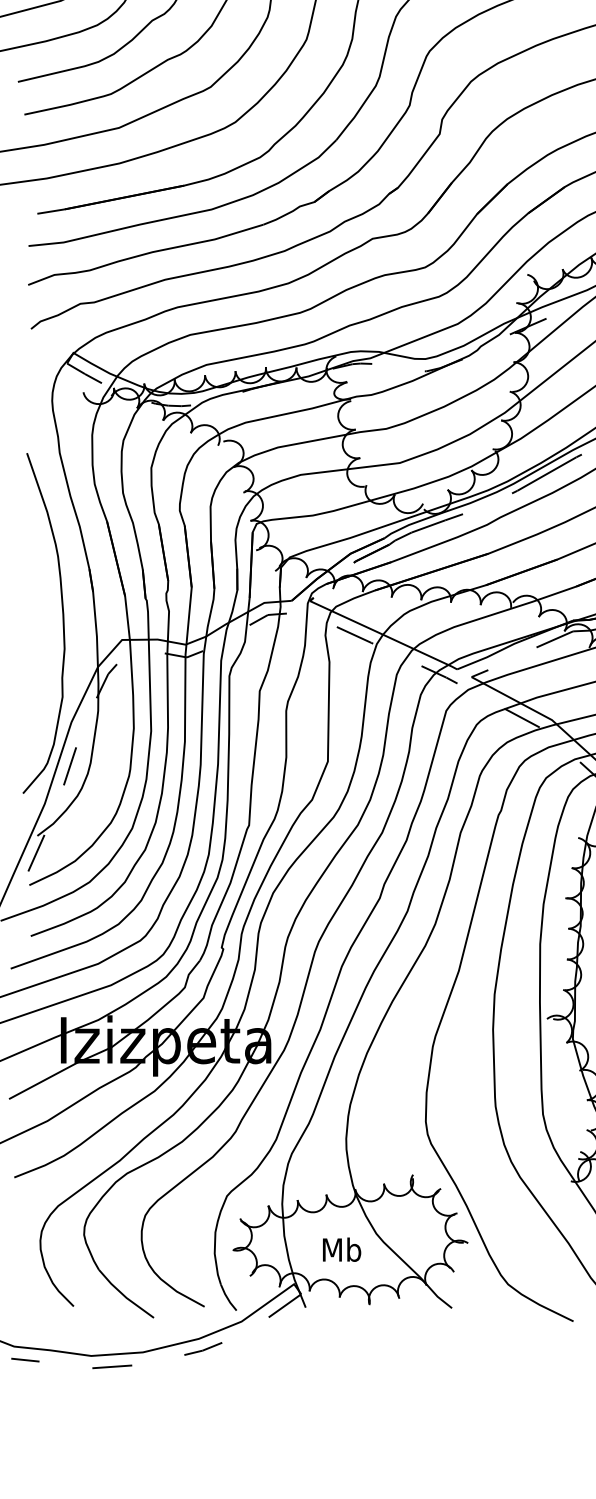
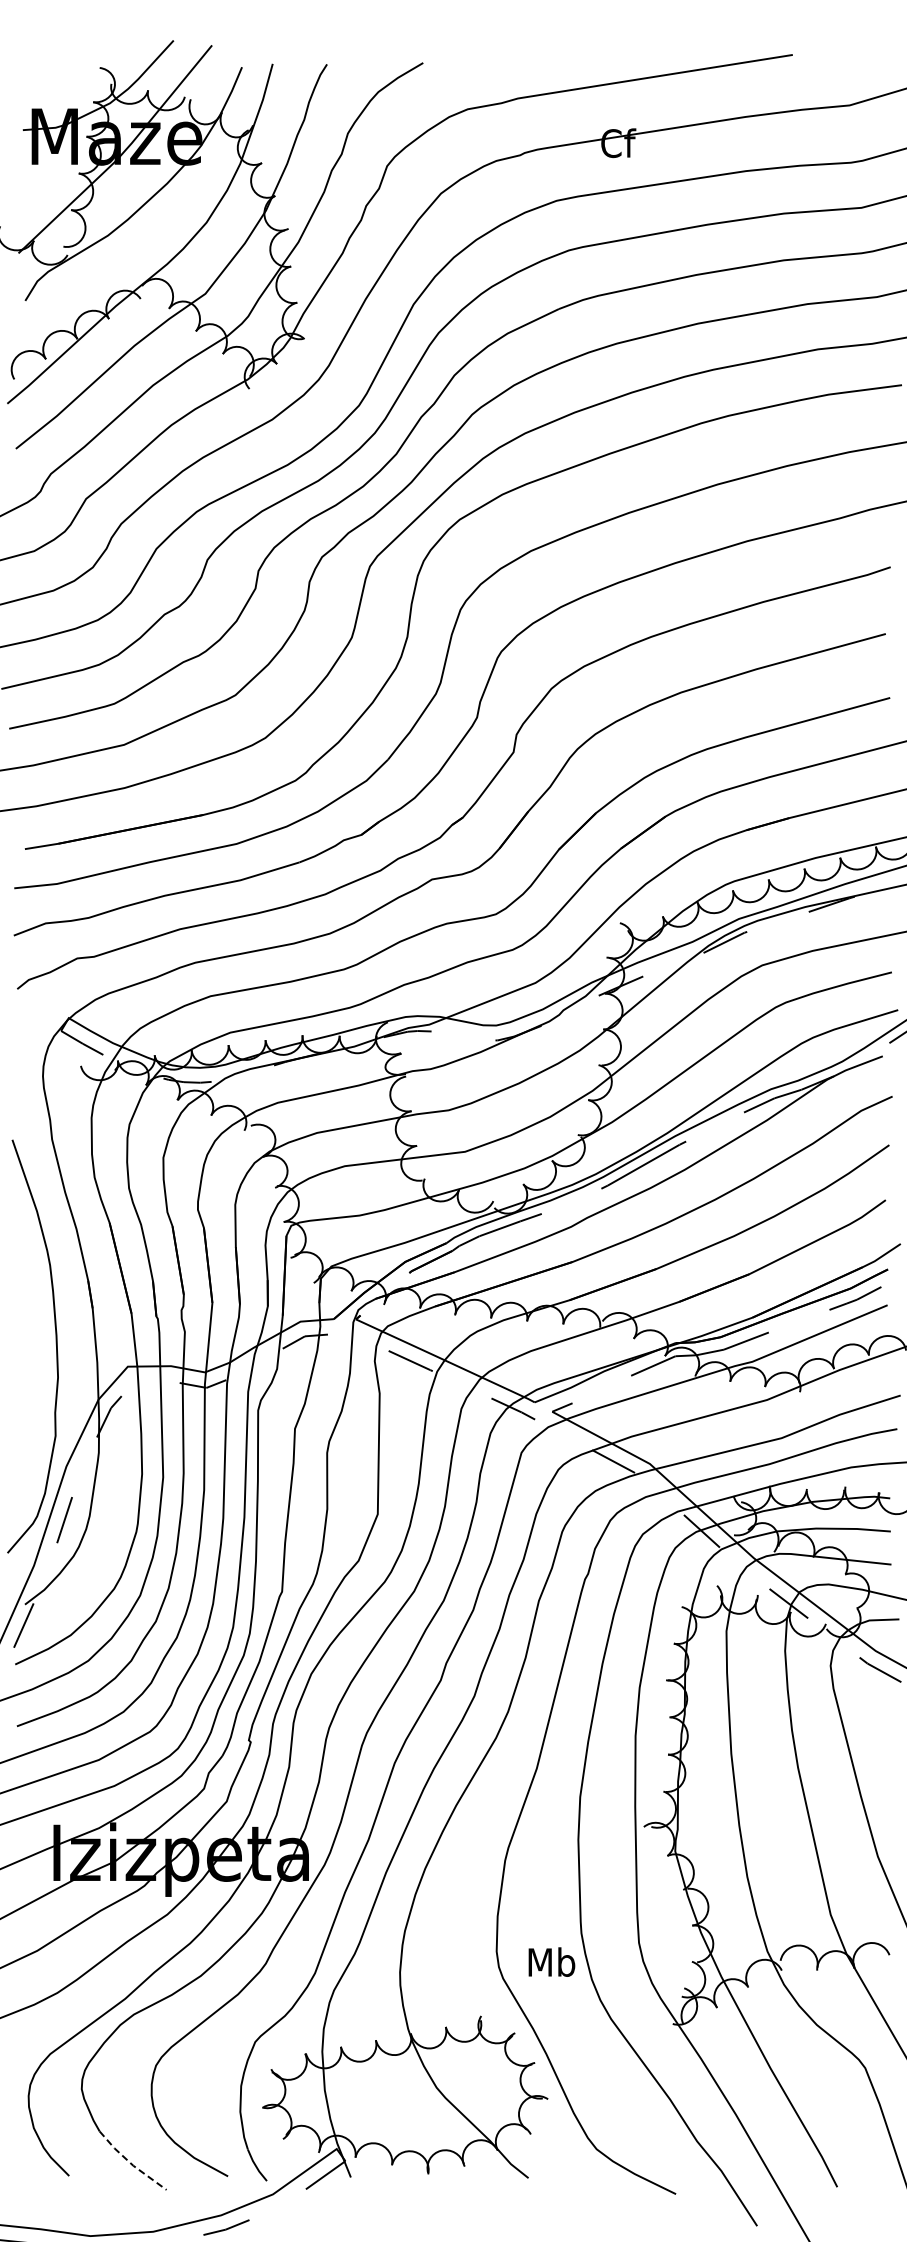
text: (341, 1249) -> (551, 1961), moved
line: (125, 1296) -> (131, 2163), solid -> dashed

